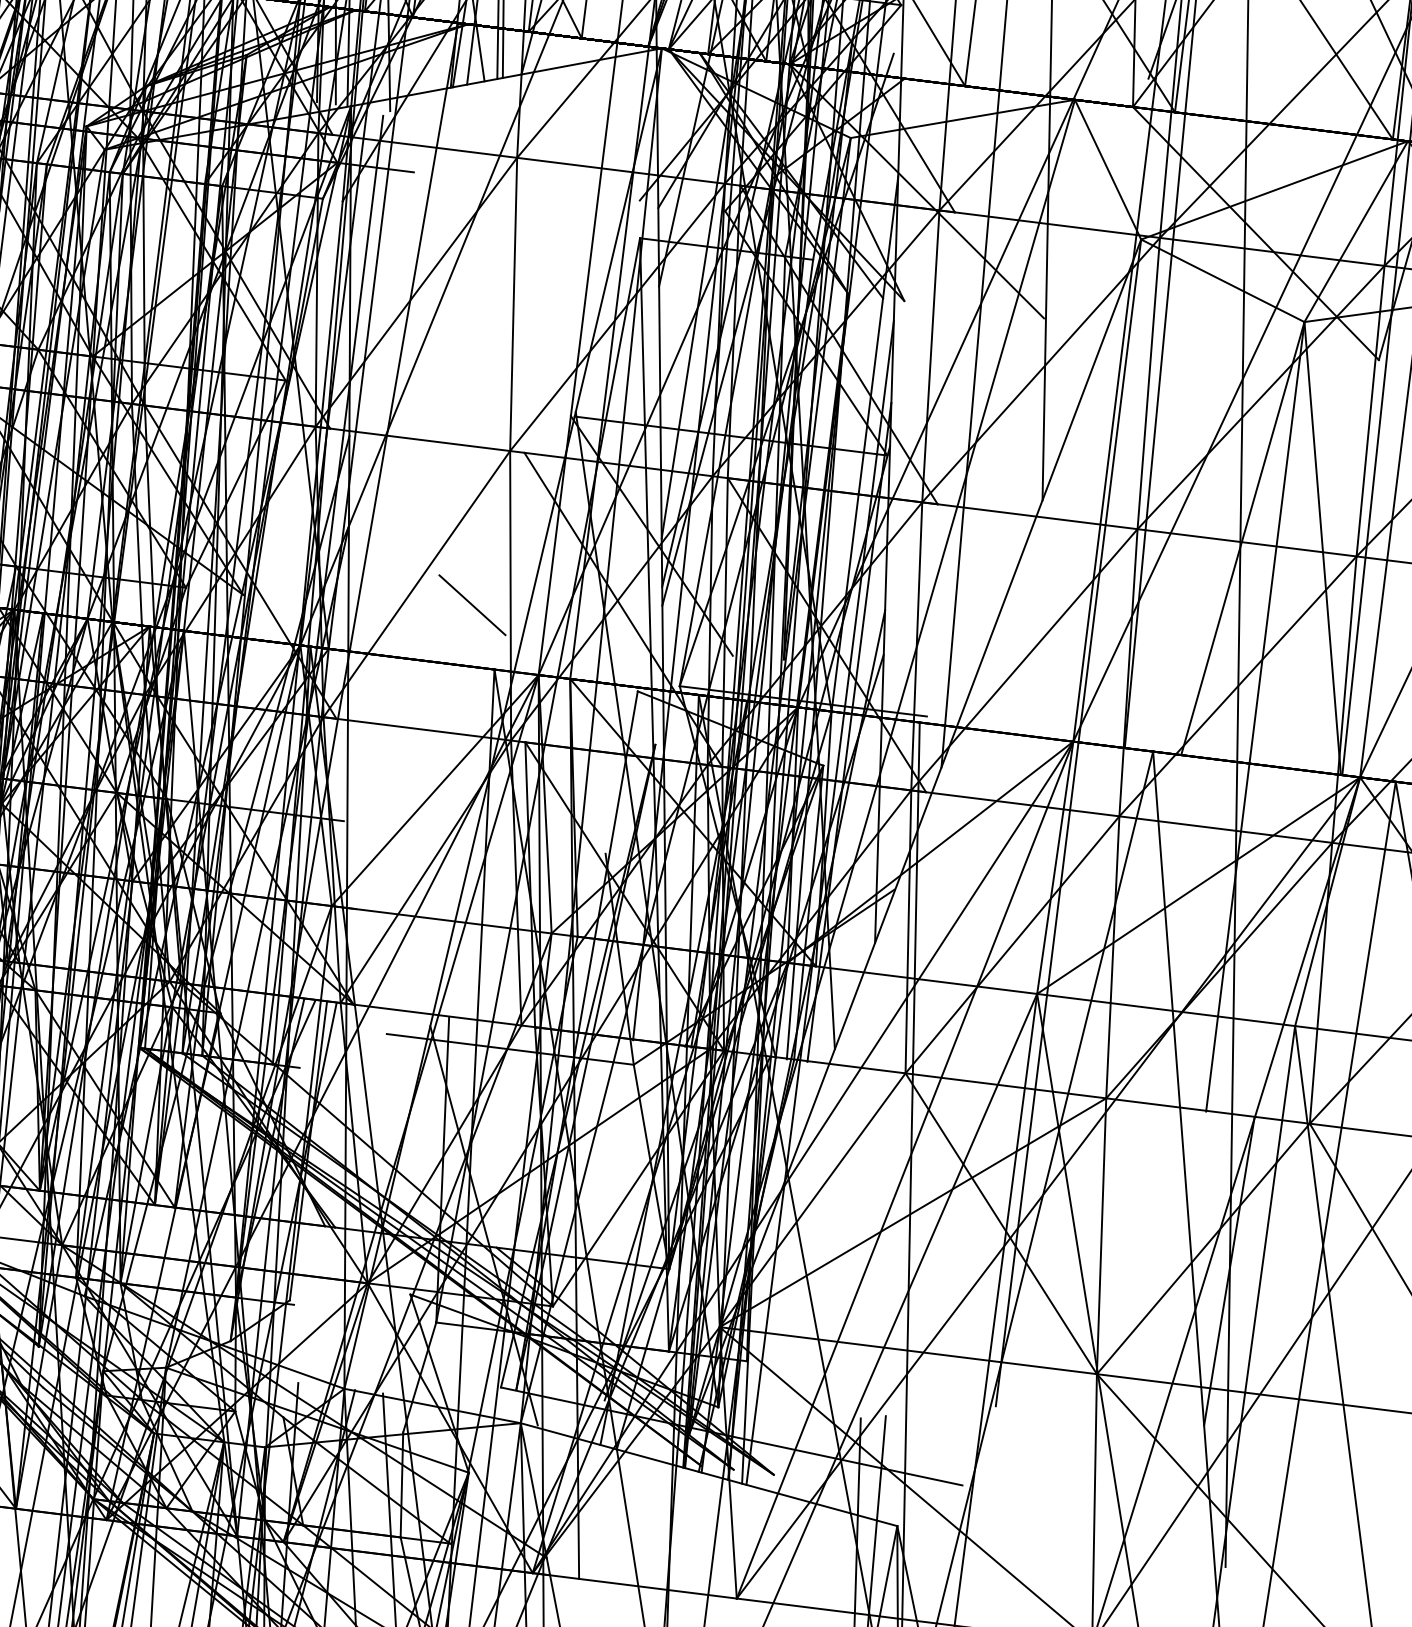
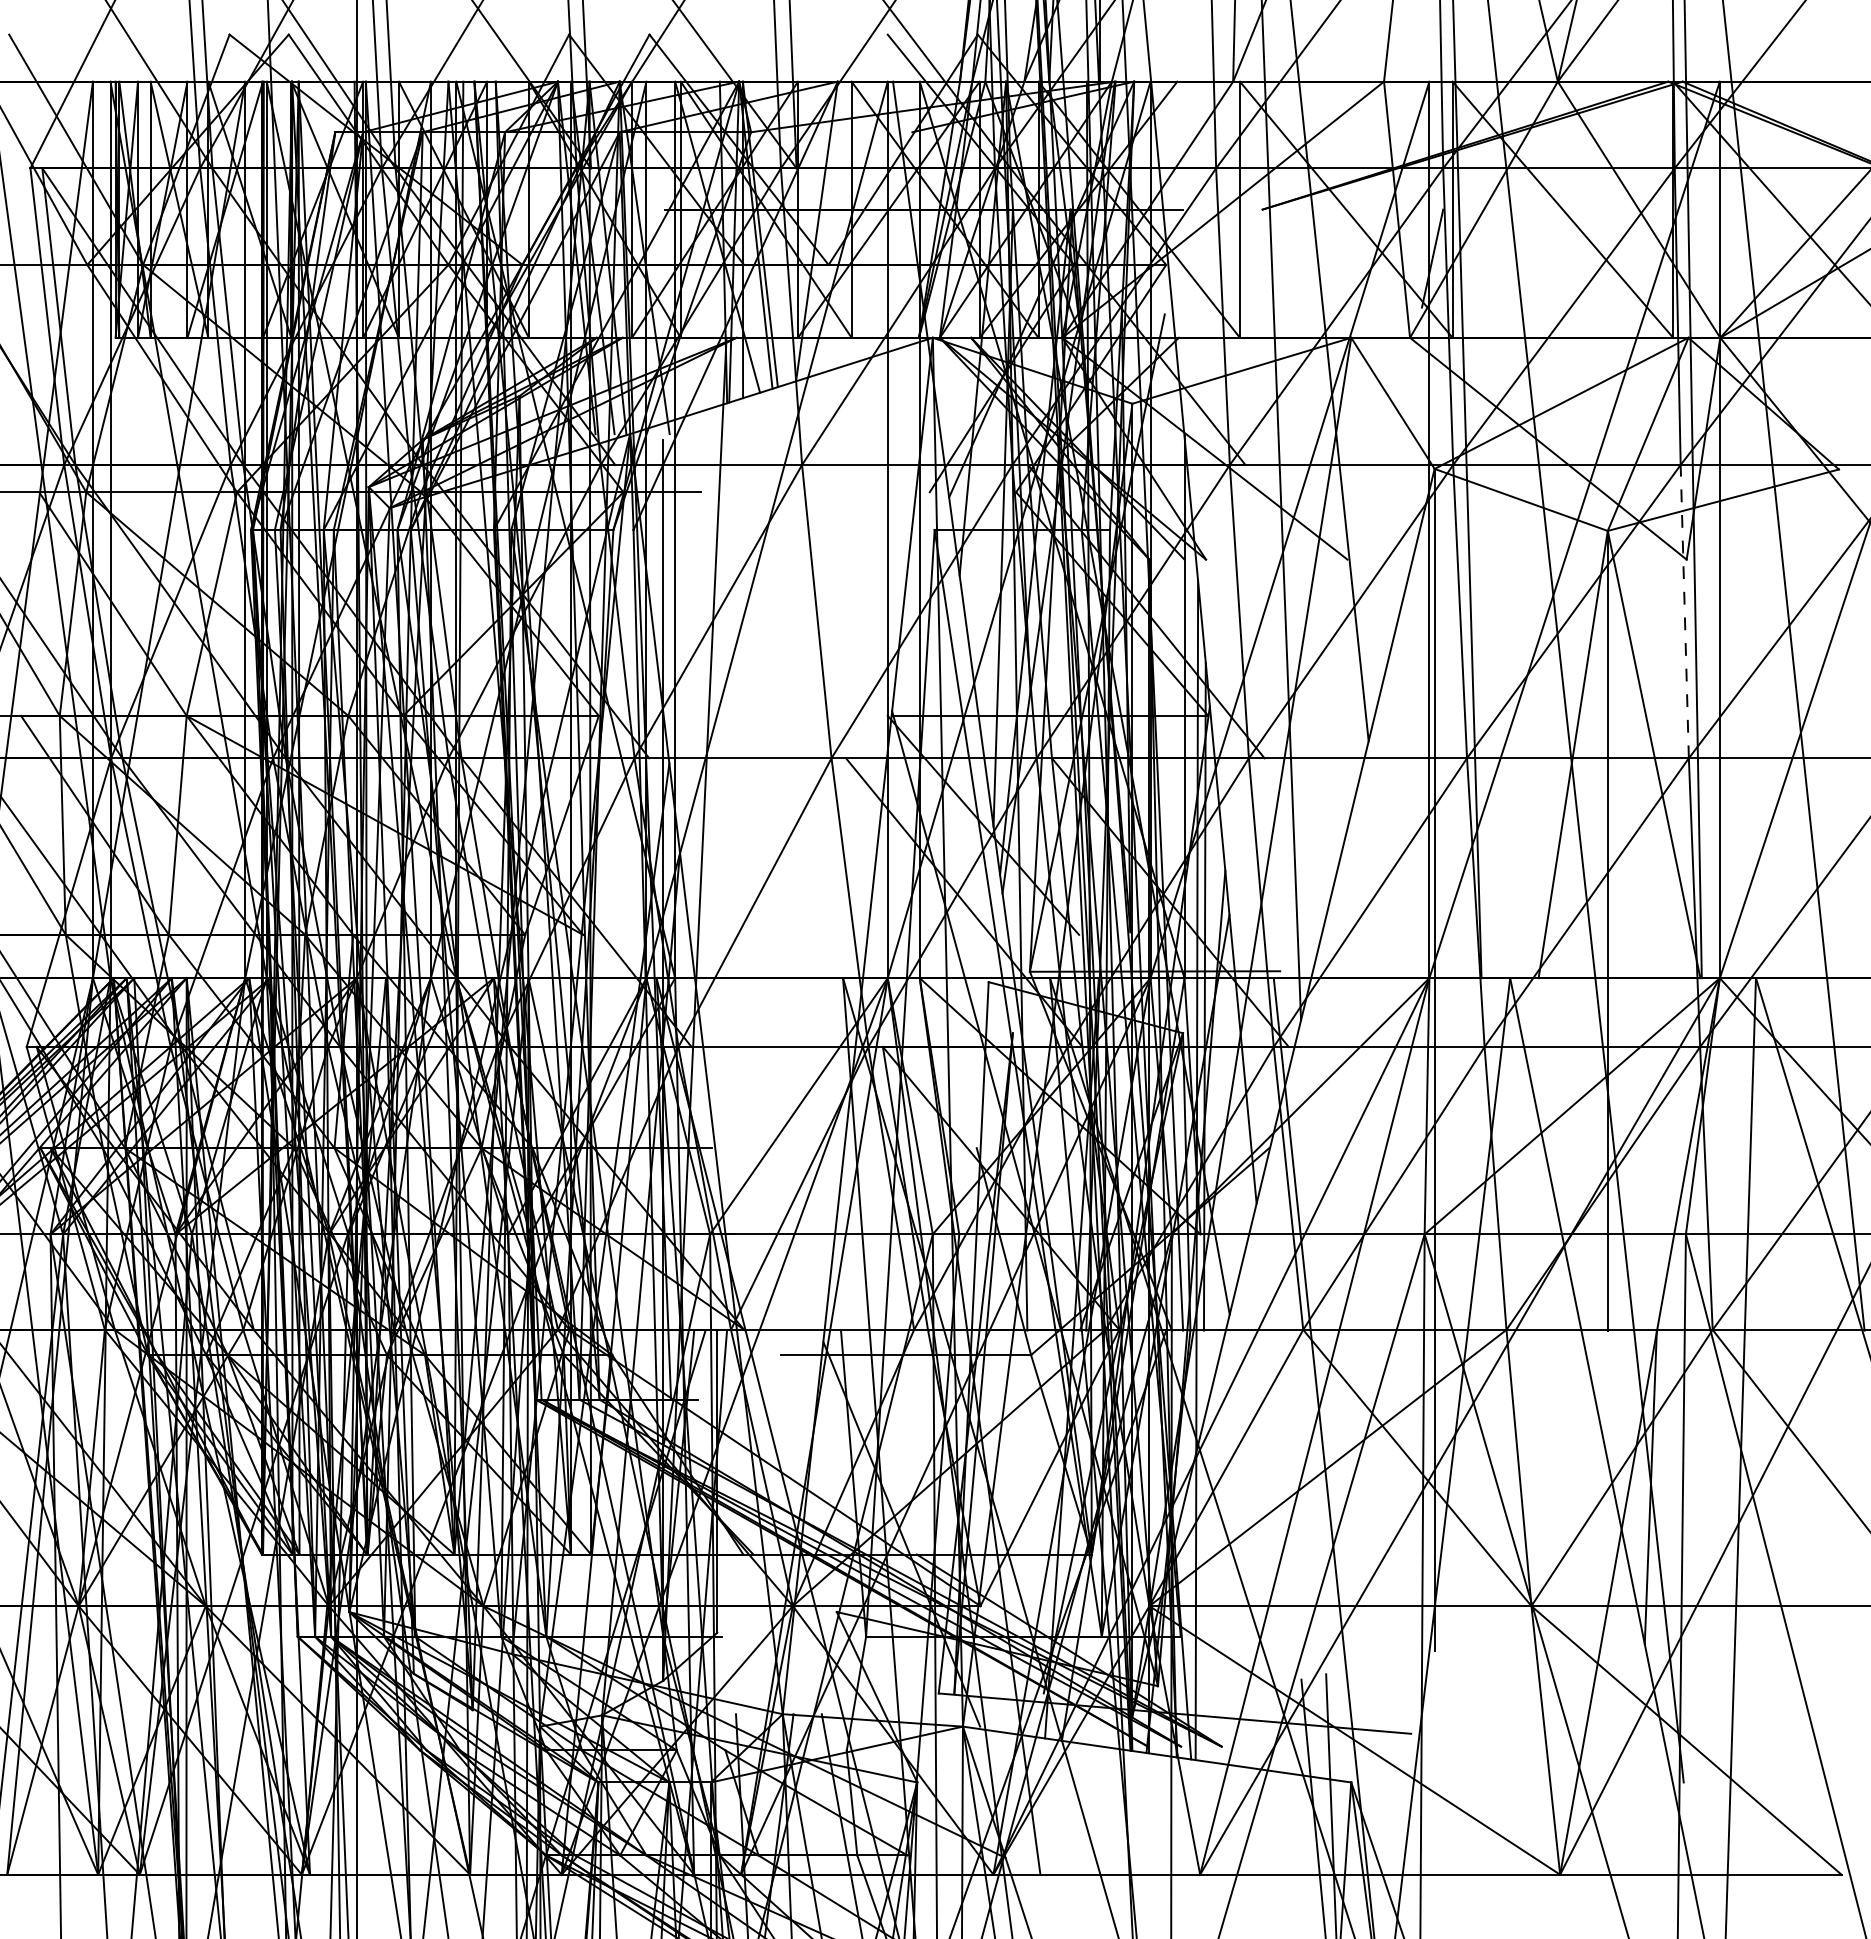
line: (1370, 411) -> (1684, 611), solid -> dashed
line: (471, 604) -> (812, 916), removed

